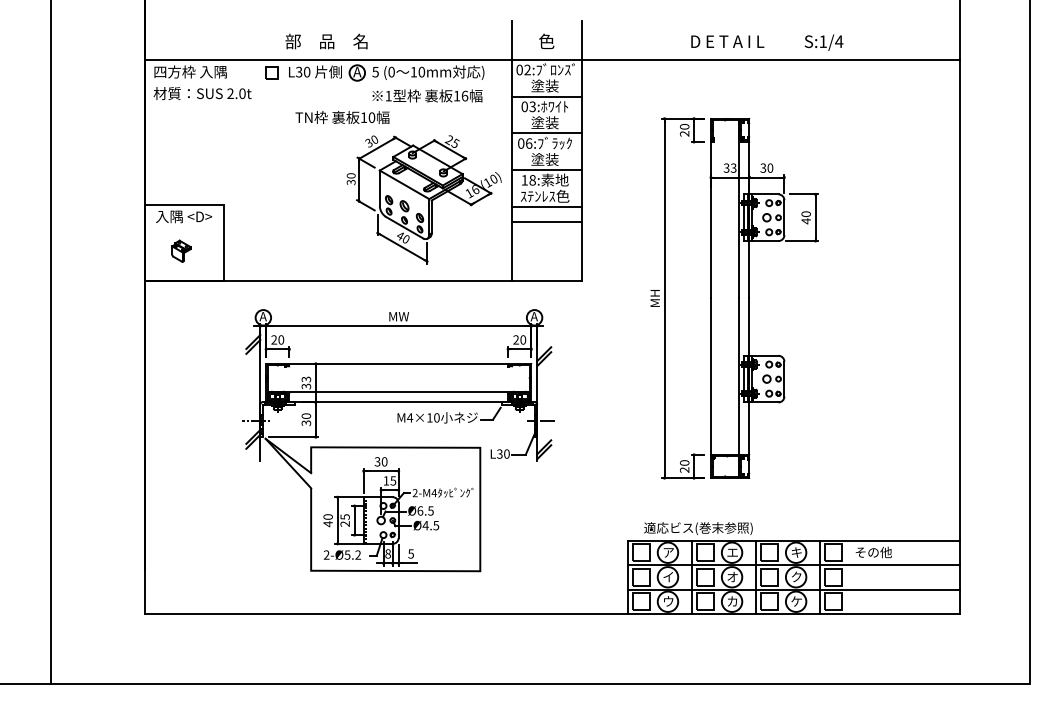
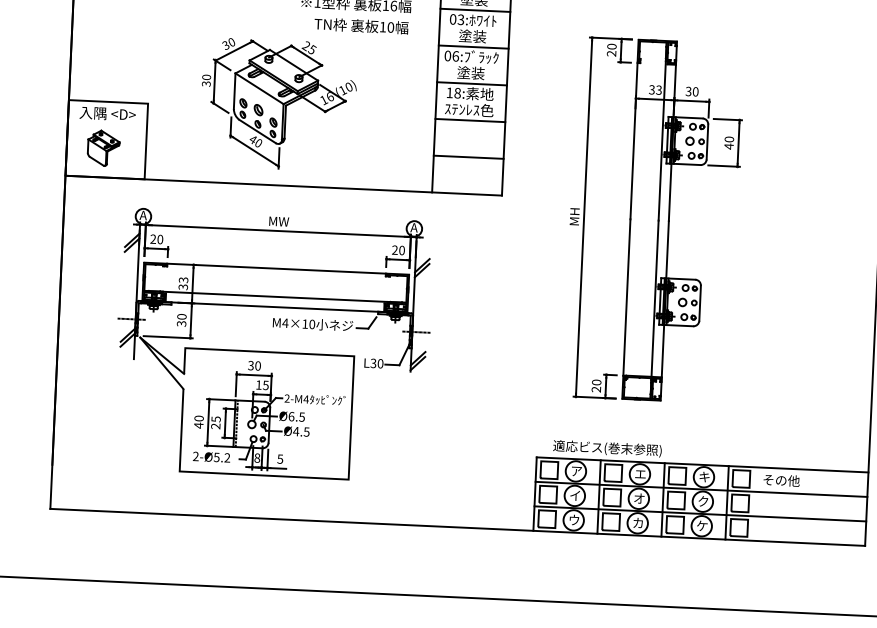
text: (342, 117) -> (361, 25), moved
part: (423, 199) -> (277, 104), moved
line: (546, 221) -> (468, 156), moved
part: (181, 250) -> (103, 147), size x1.67
part: (398, 440) -> (272, 345), moved

